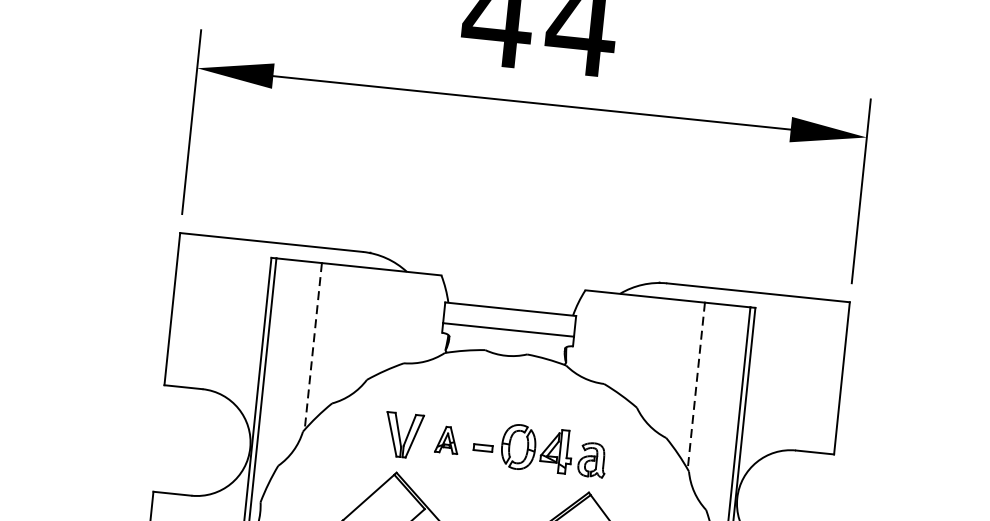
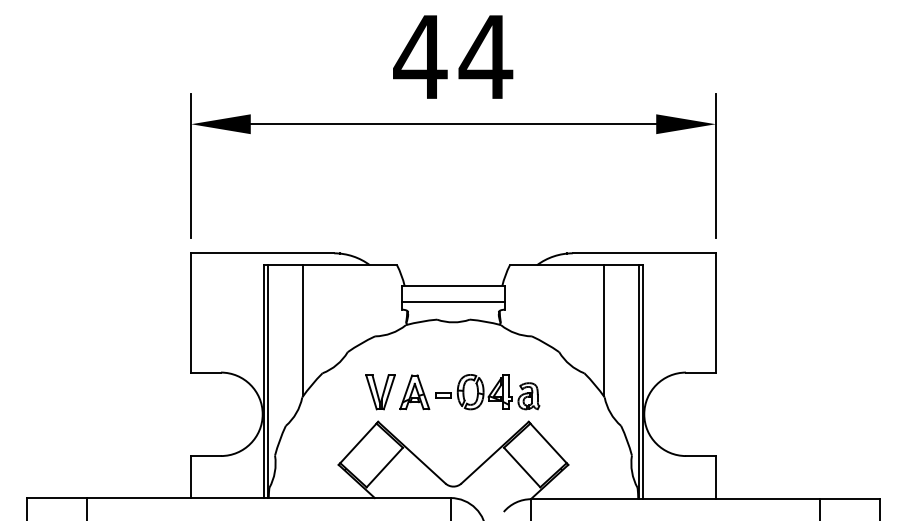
line: (313, 347) -> (303, 331), dashed -> solid
line: (696, 387) -> (603, 331), dashed -> solid
part: (446, 440) -> (414, 392), size x1.67

